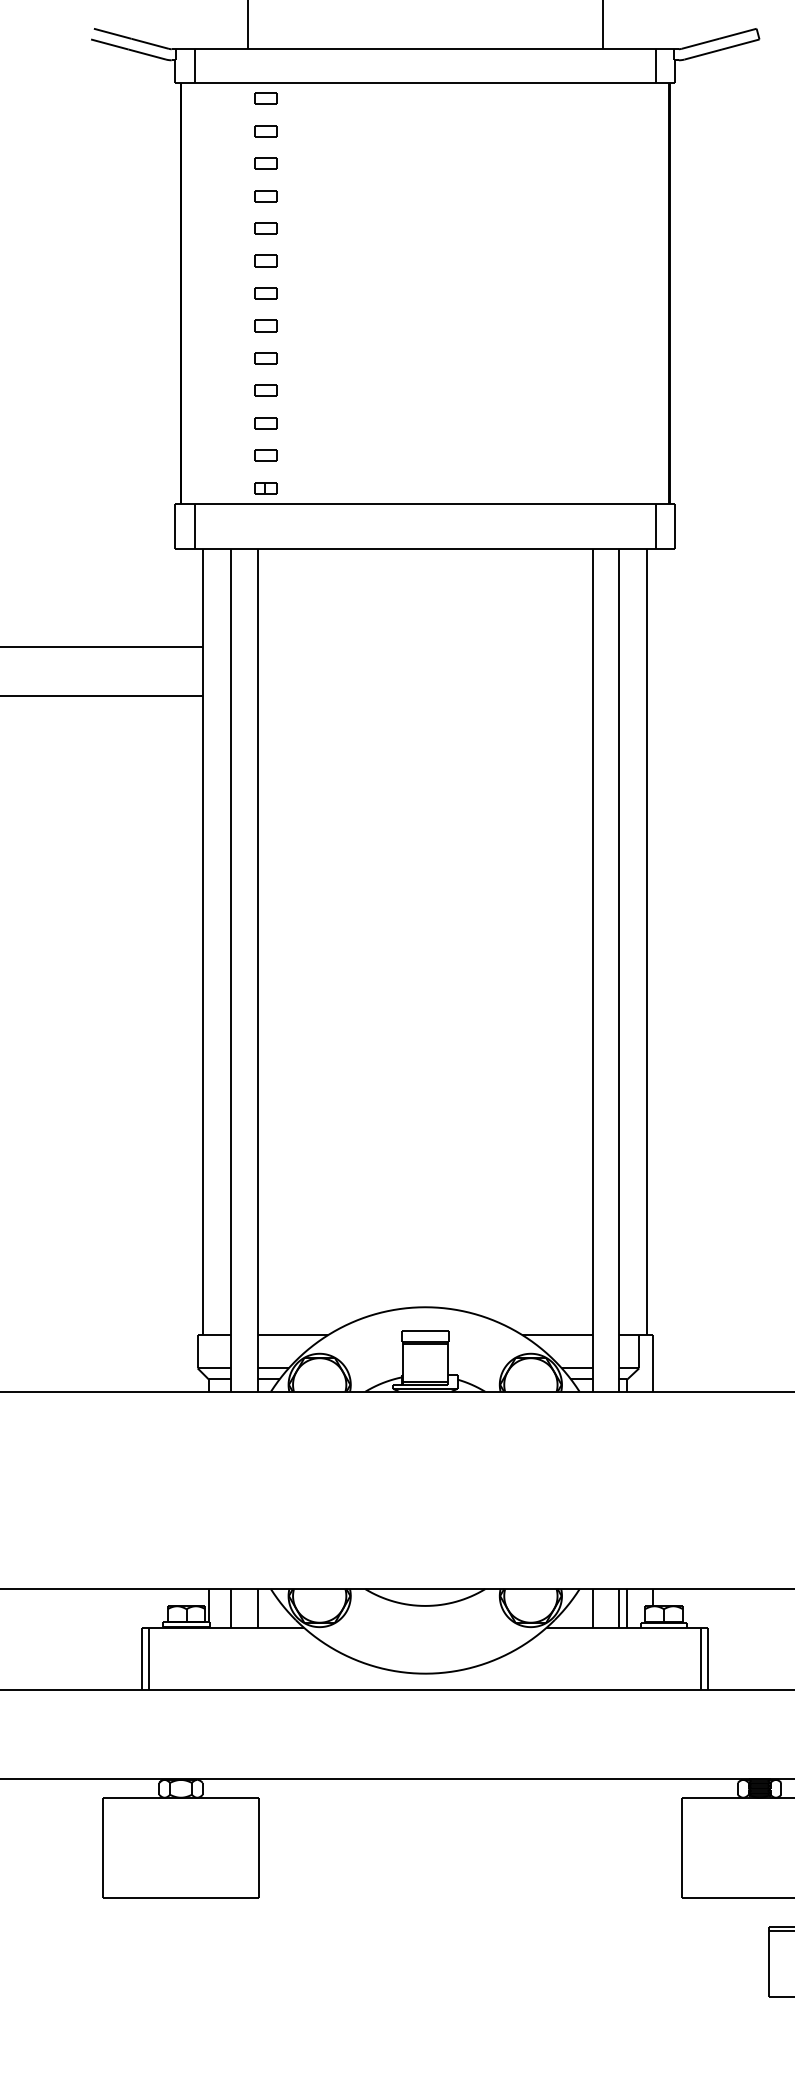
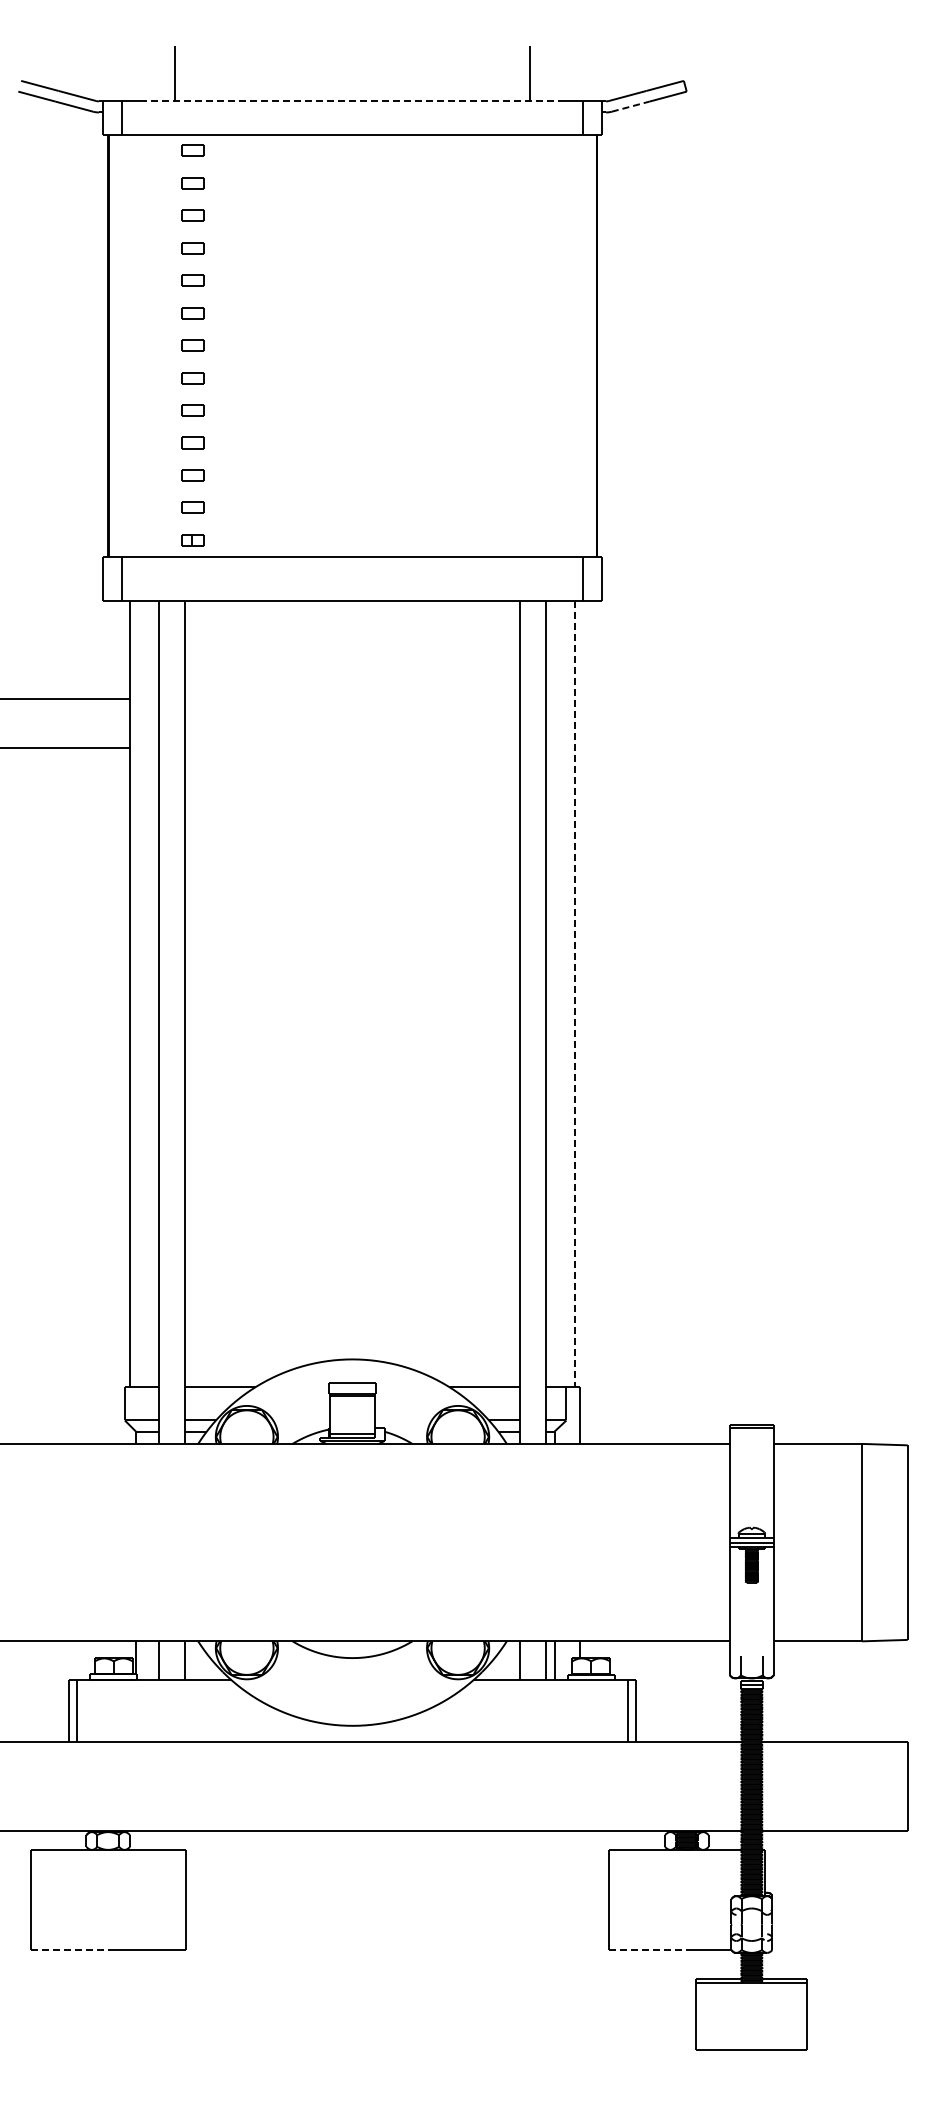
line: (425, 49) -> (352, 101), solid -> dashed
line: (704, 54) -> (631, 106), solid -> dashed
line: (647, 942) -> (574, 994), solid -> dashed
line: (142, 1897) -> (69, 1949), solid -> dashed
line: (720, 1897) -> (647, 1949), solid -> dashed

